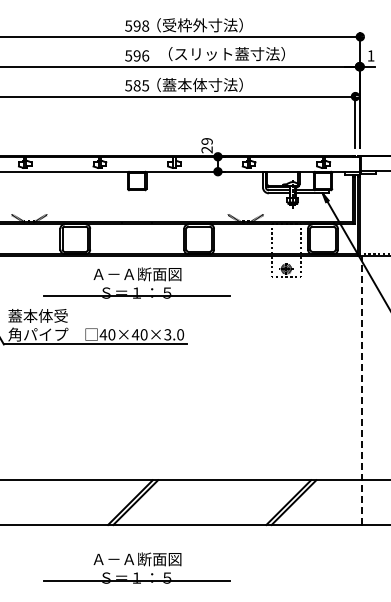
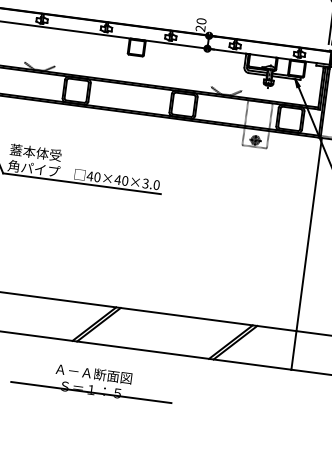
text: (206, 141) -> (200, 21), 29 -> 20
part: (136, 282) -> (124, 134), removed
line: (361, 390) -> (306, 253), dashed -> solid

